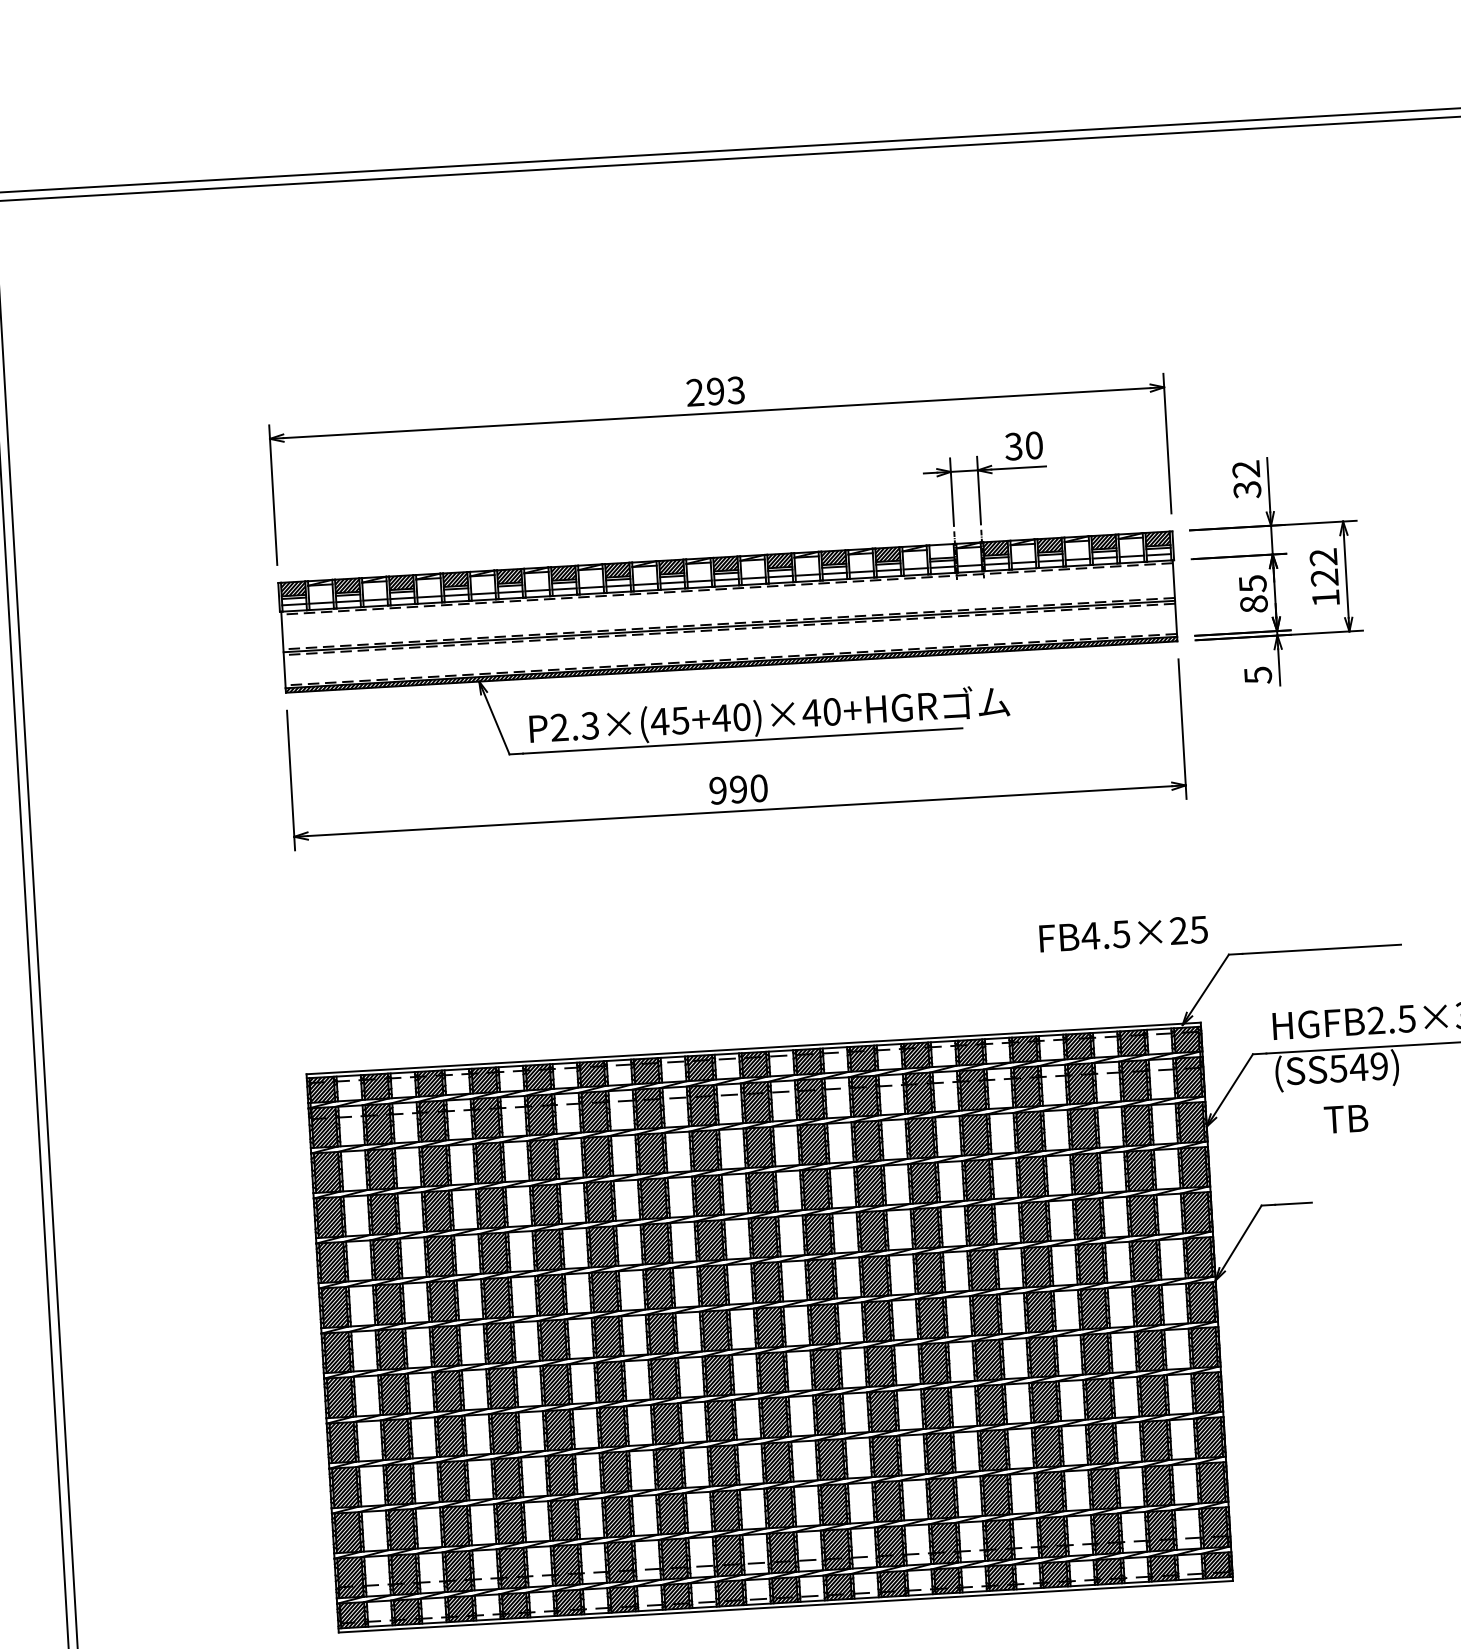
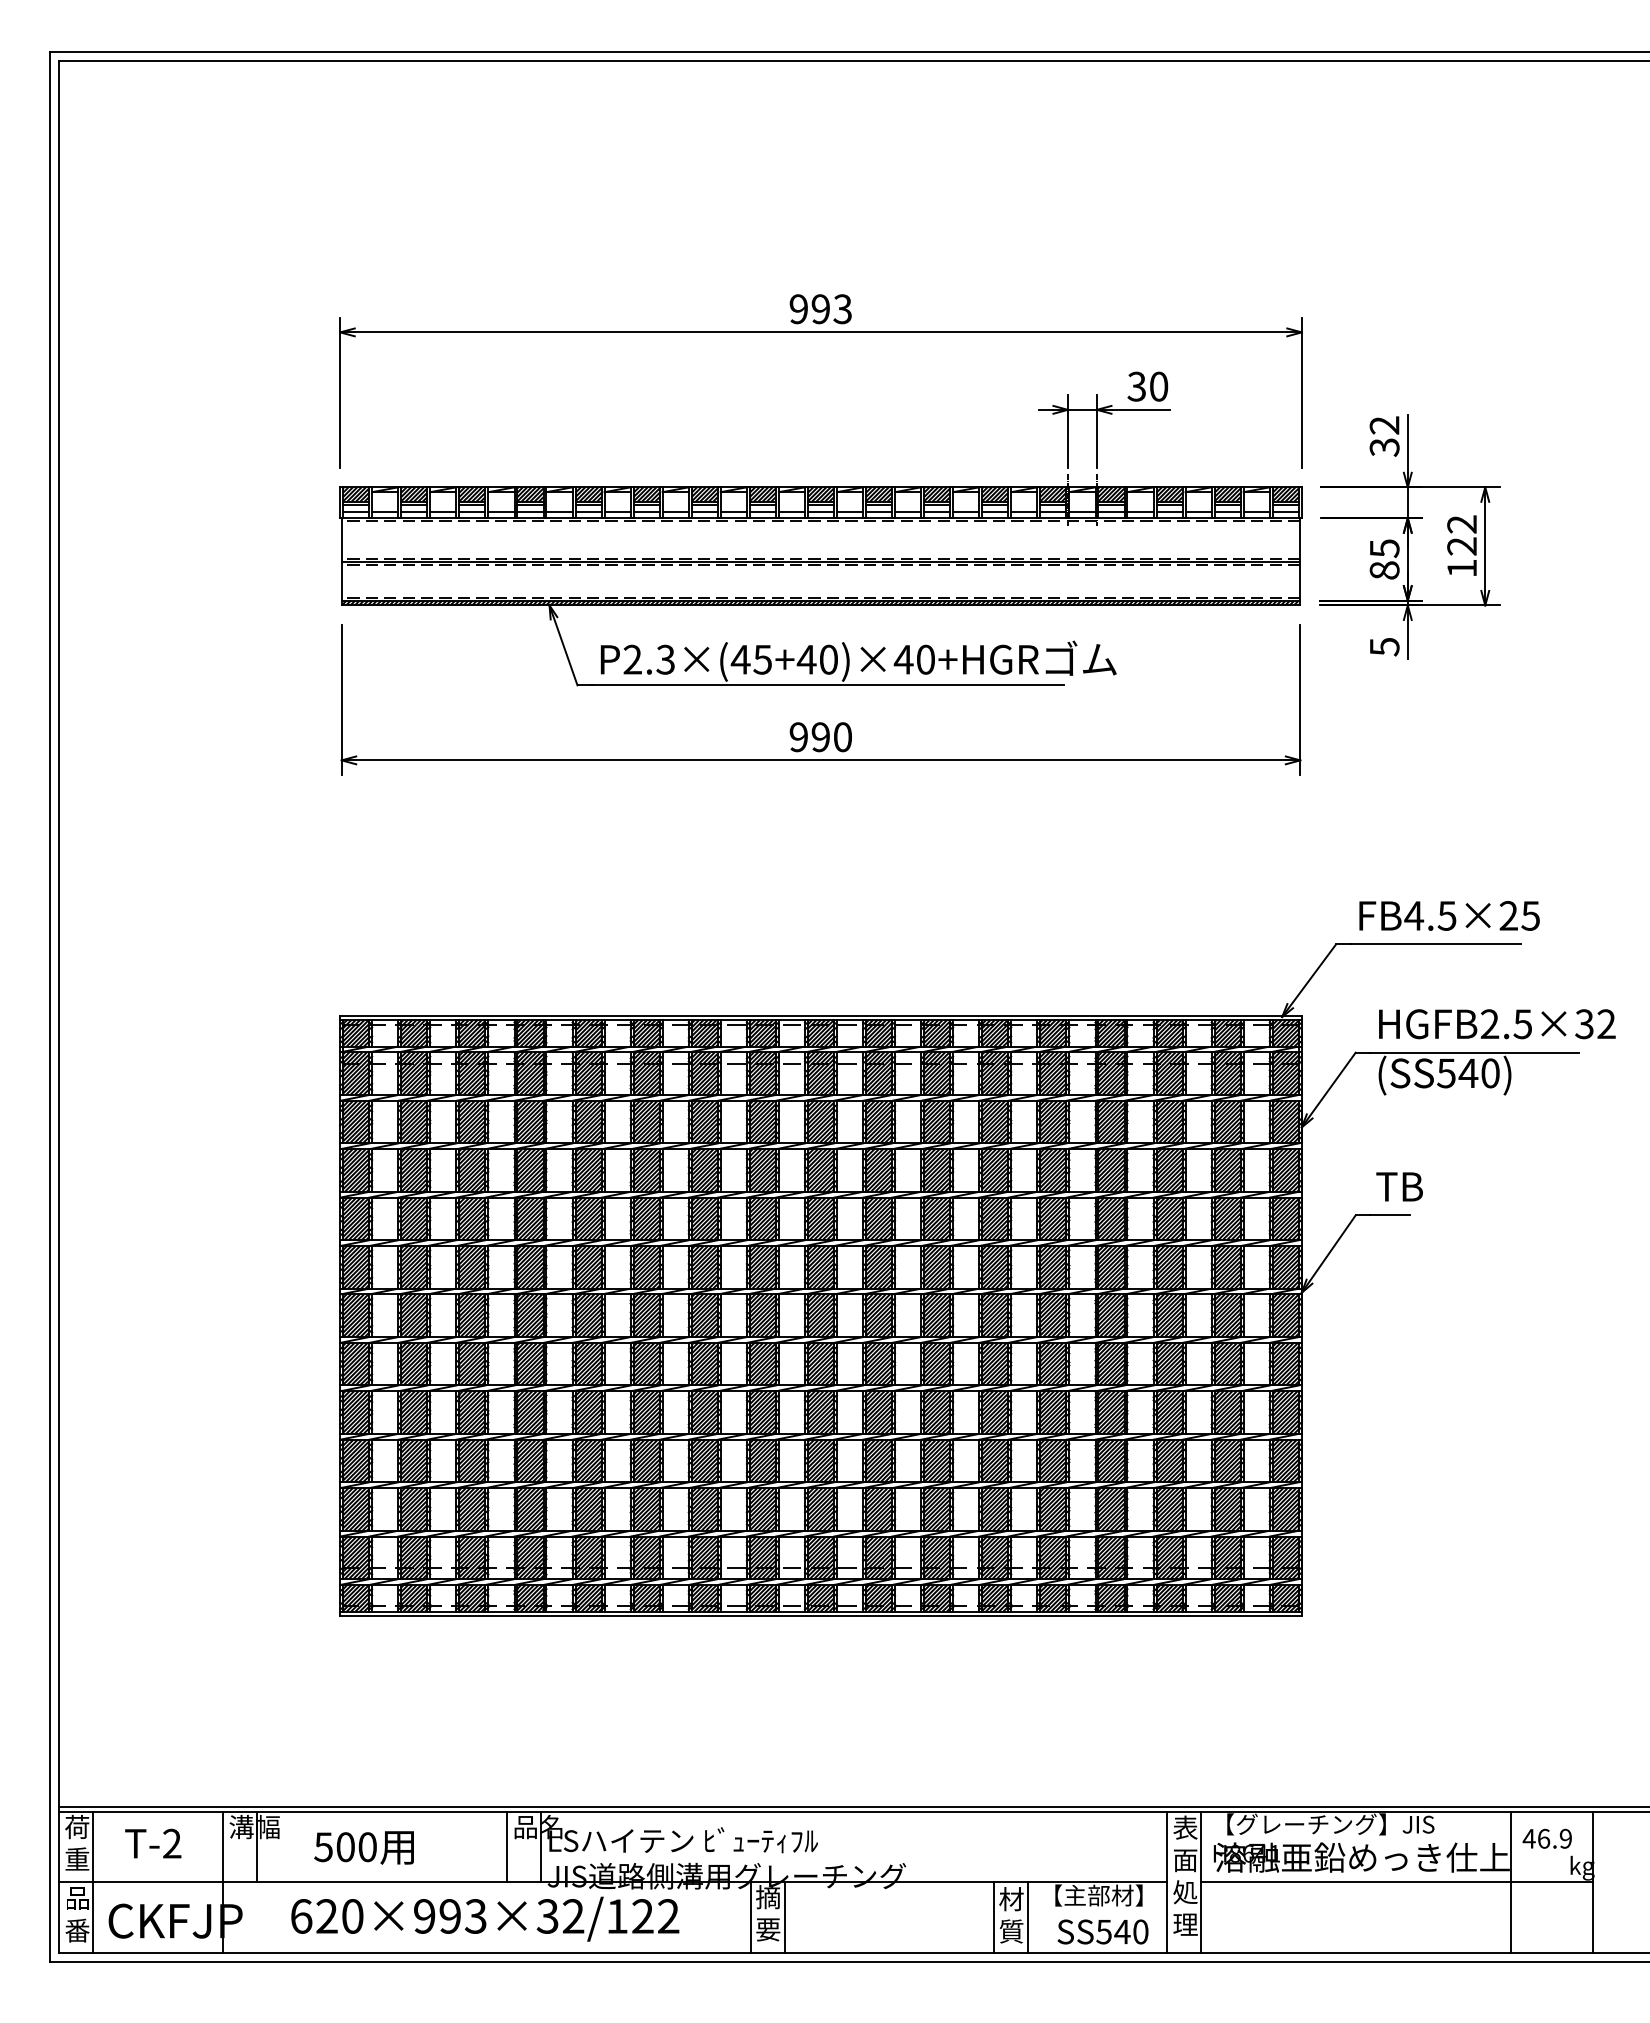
text: (694, 393) -> (798, 309), 293 -> 993
hatch: (941, 551) -> (1053, 494), added
text: (1123, 933) -> (1449, 915), moved
text: (1379, 1066) -> (1490, 1073), (SS549) -> (SS540)
text: (1346, 1118) -> (1399, 1186), moved

